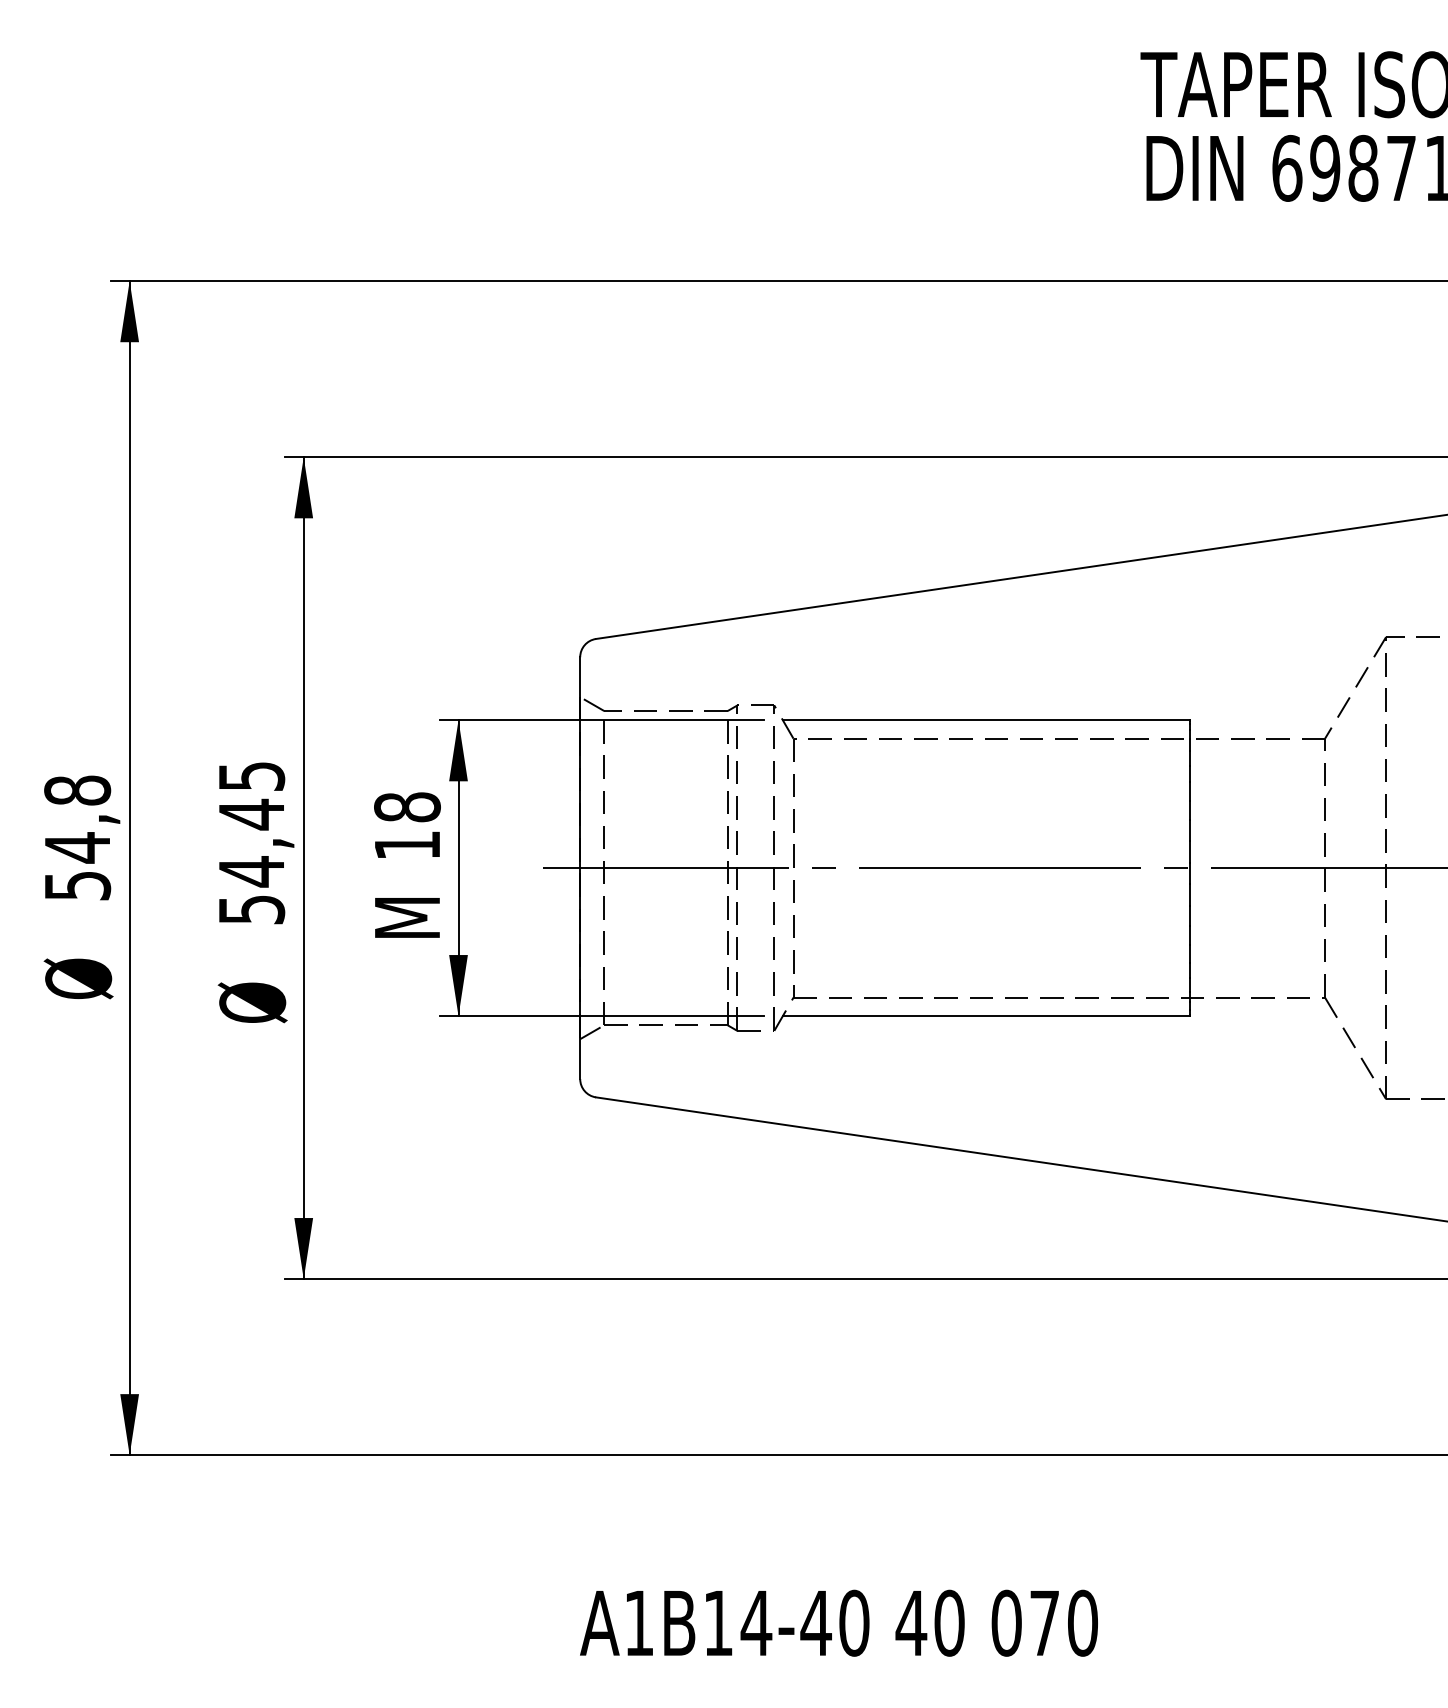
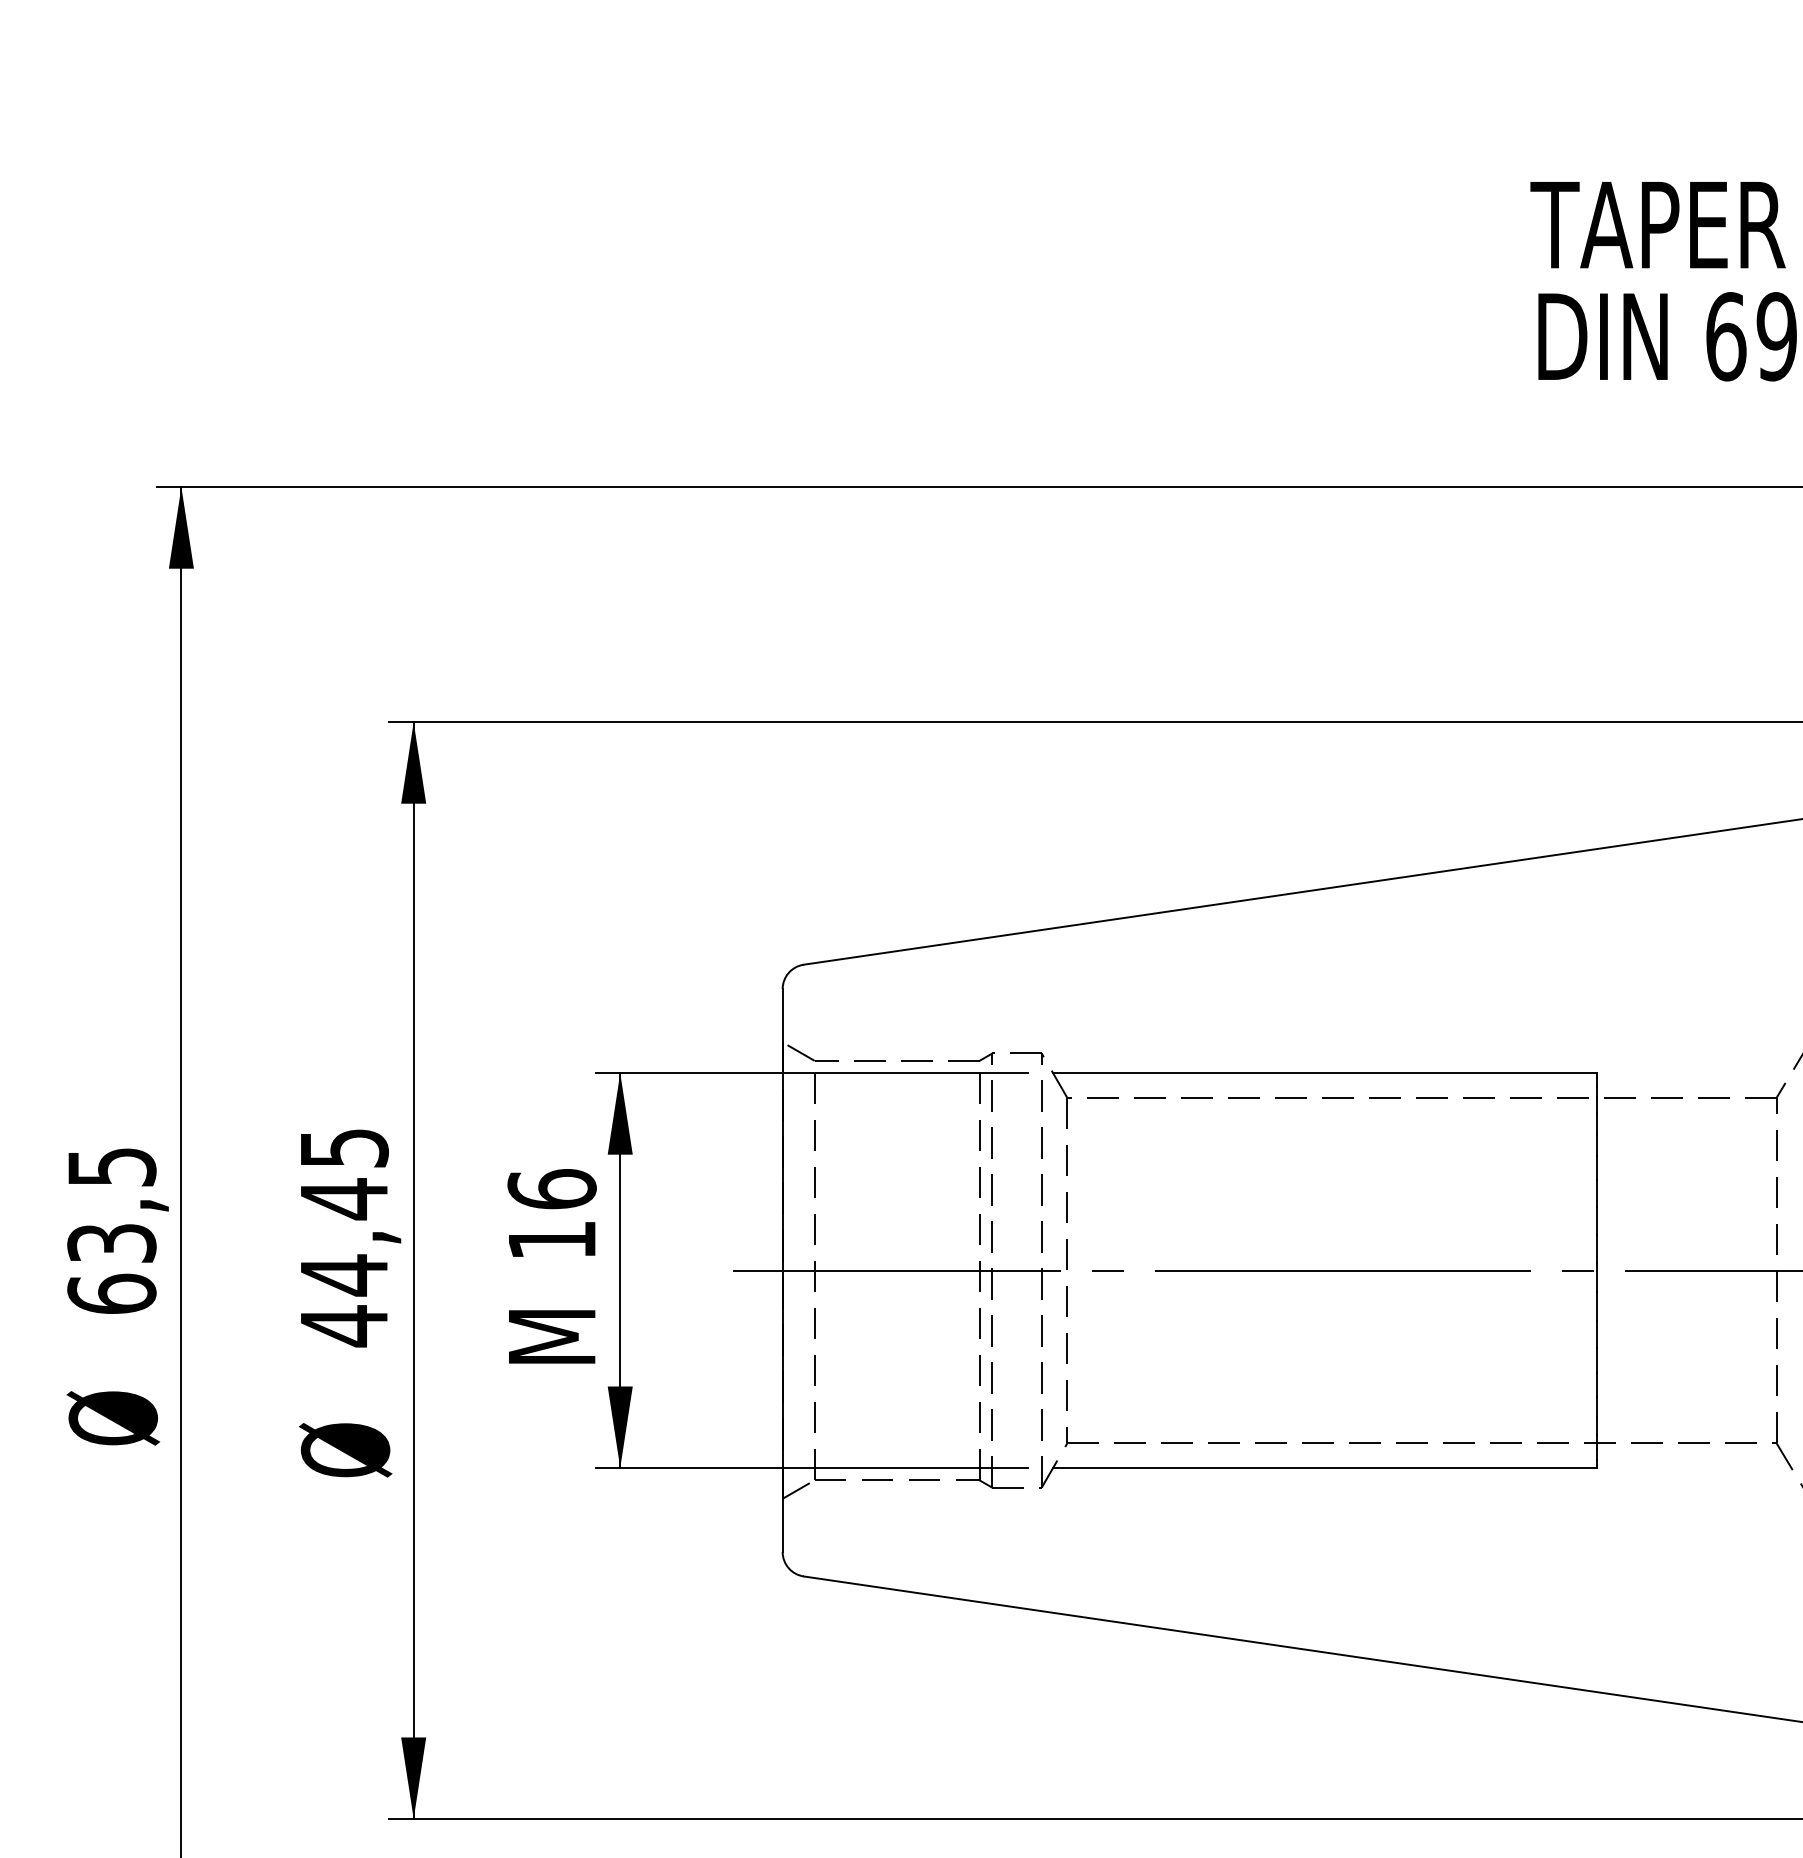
text: (407, 807) -> (552, 1189), 18 -> 16
text: (77, 837) -> (111, 1229), 54,8 -> 63,5
text: (252, 909) -> (345, 1325), 54,45 -> 44,45

